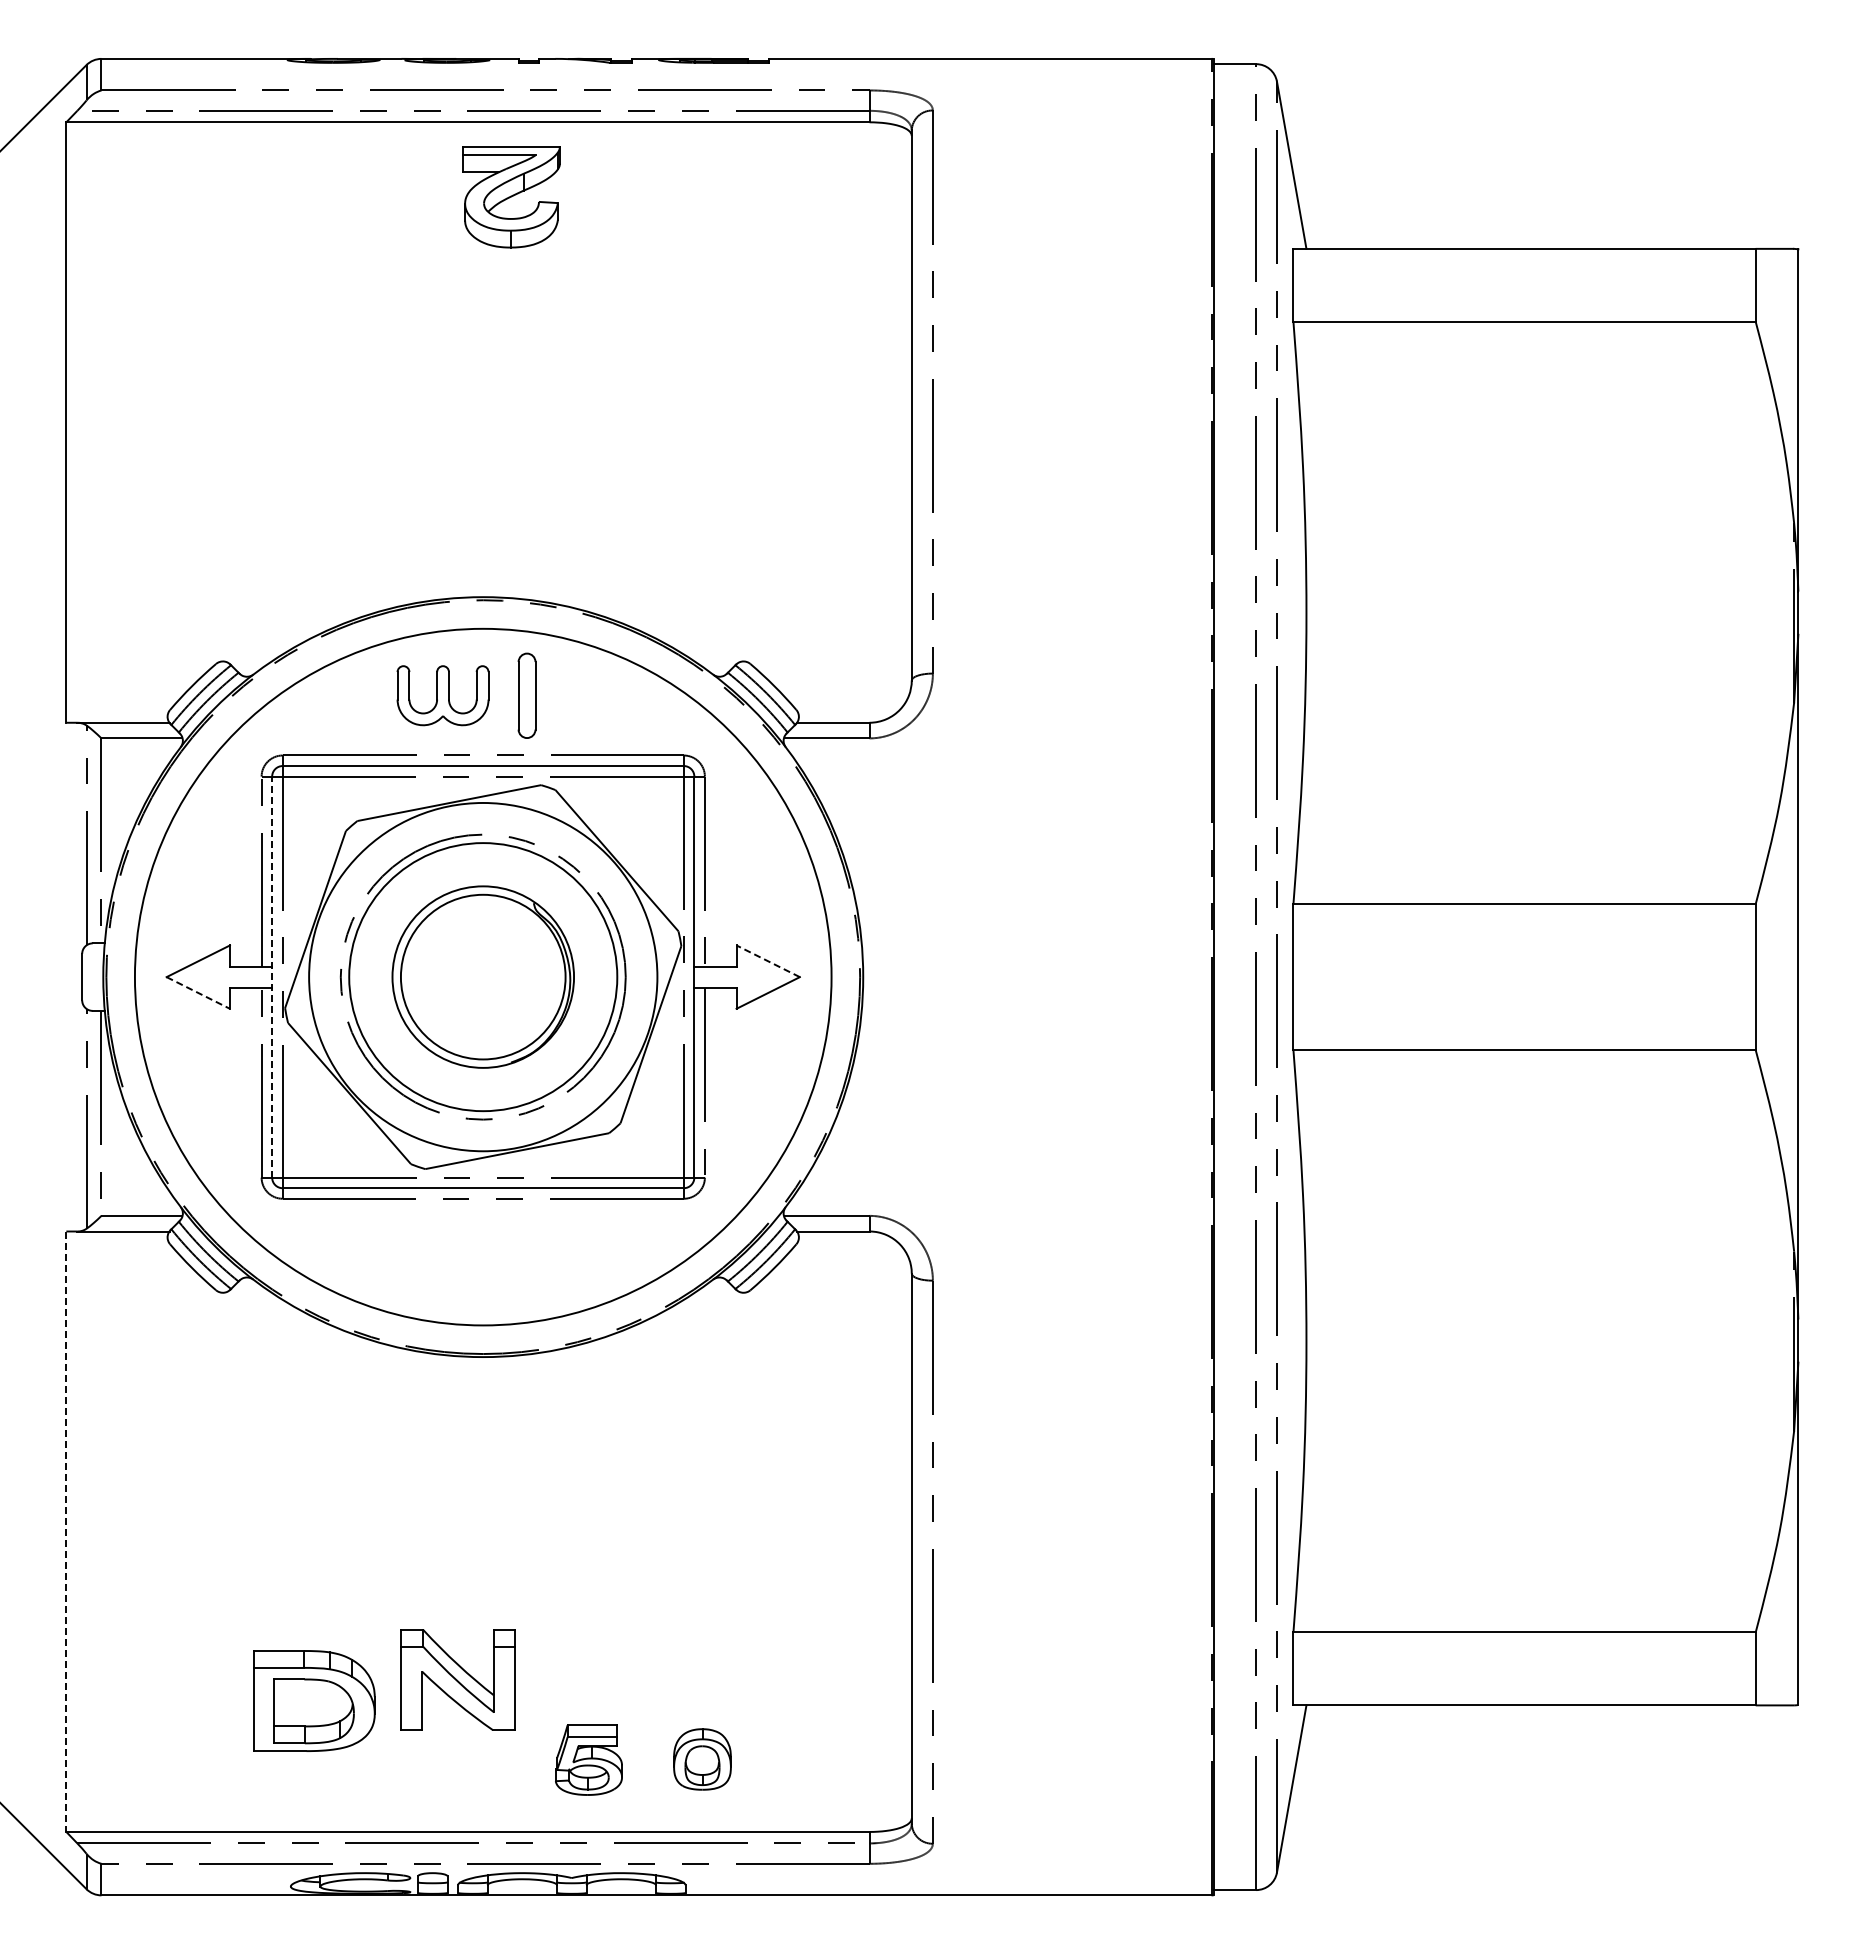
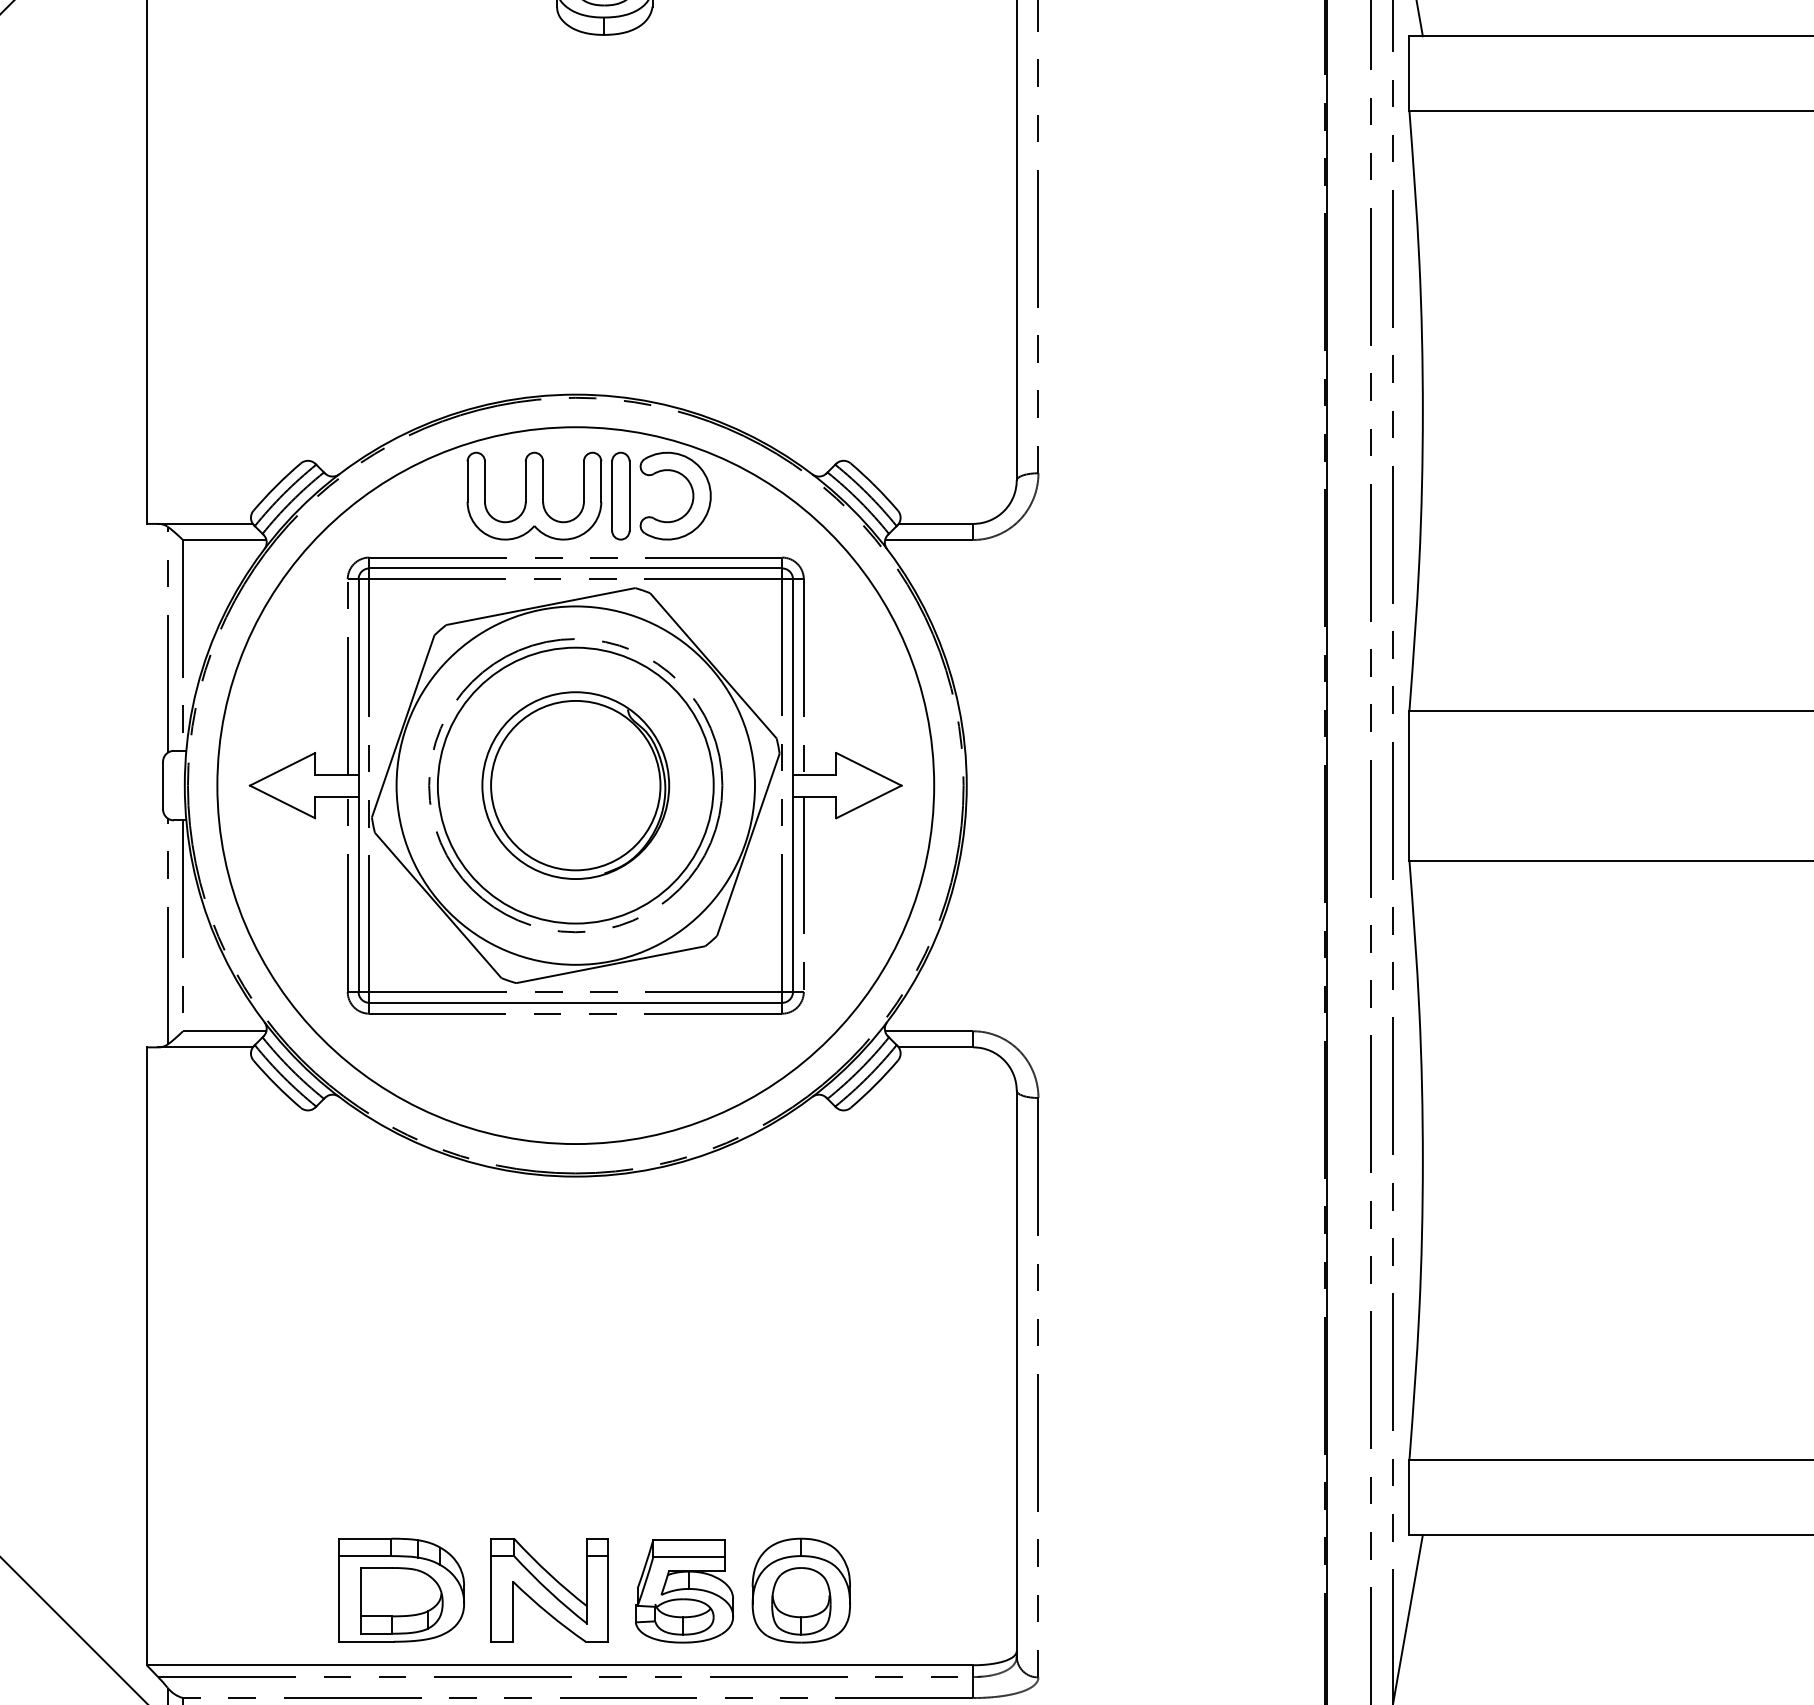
part: (442, 695) -> (533, 495), size x1.43
part: (596, 695) -> (692, 495), added
line: (767, 961) -> (868, 769), dashed -> solid
line: (272, 977) -> (358, 786), dashed -> solid
line: (198, 993) -> (282, 802), dashed -> solid
line: (66, 1532) -> (146, 1357), dashed -> solid
part: (457, 1679) -> (549, 1589), moved
part: (314, 1700) -> (402, 1589), moved
part: (588, 1759) -> (684, 1590), size x1.43
part: (702, 1759) -> (801, 1590), size x1.67

